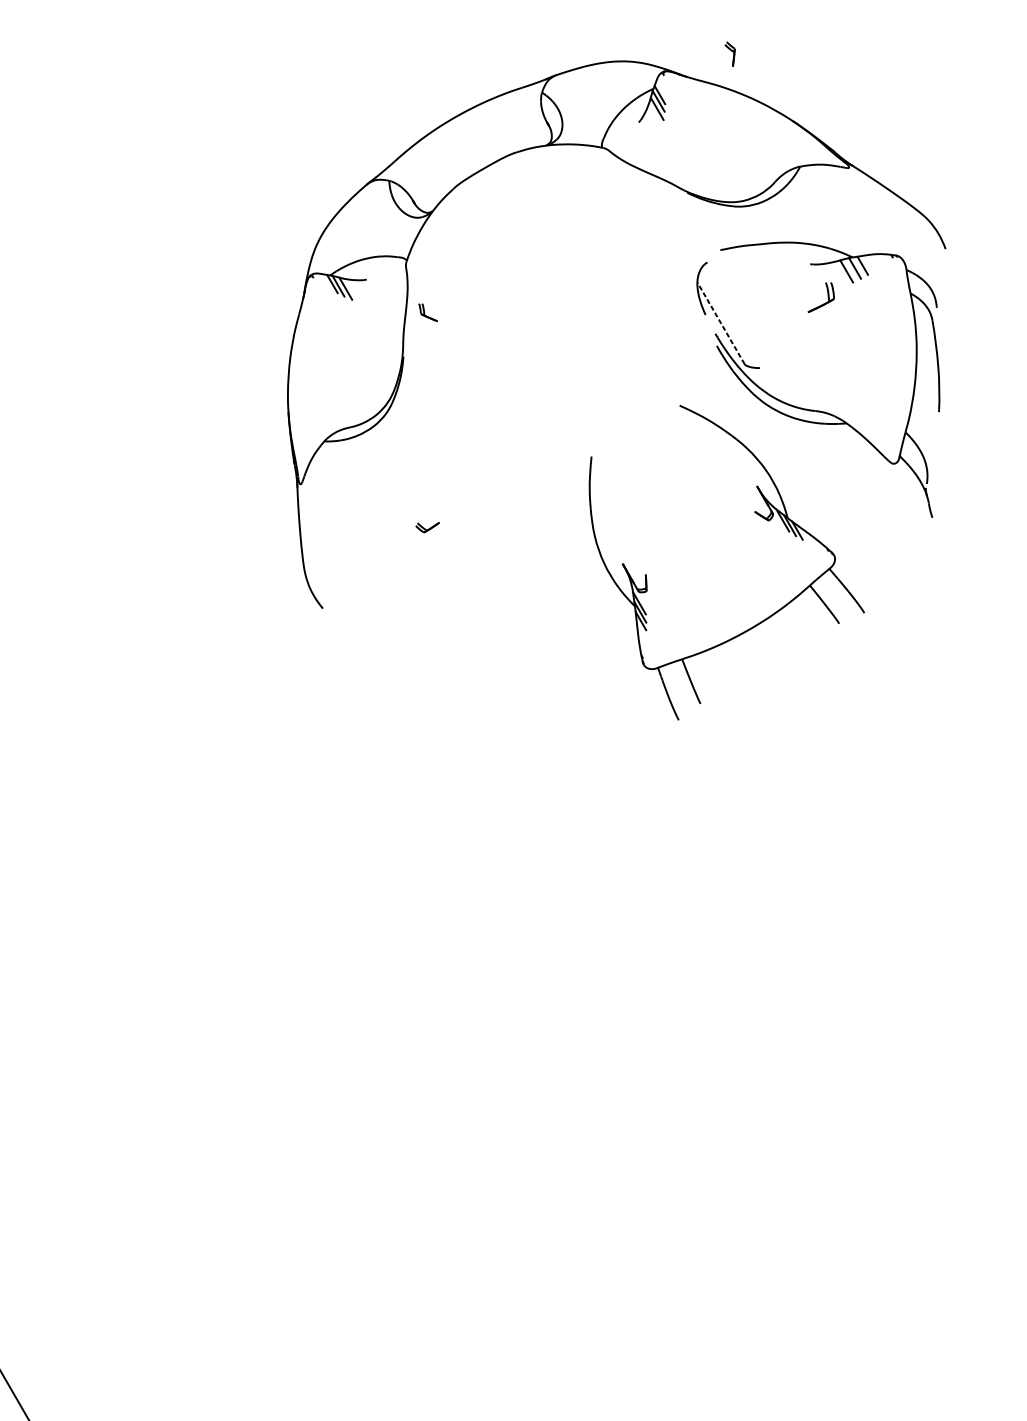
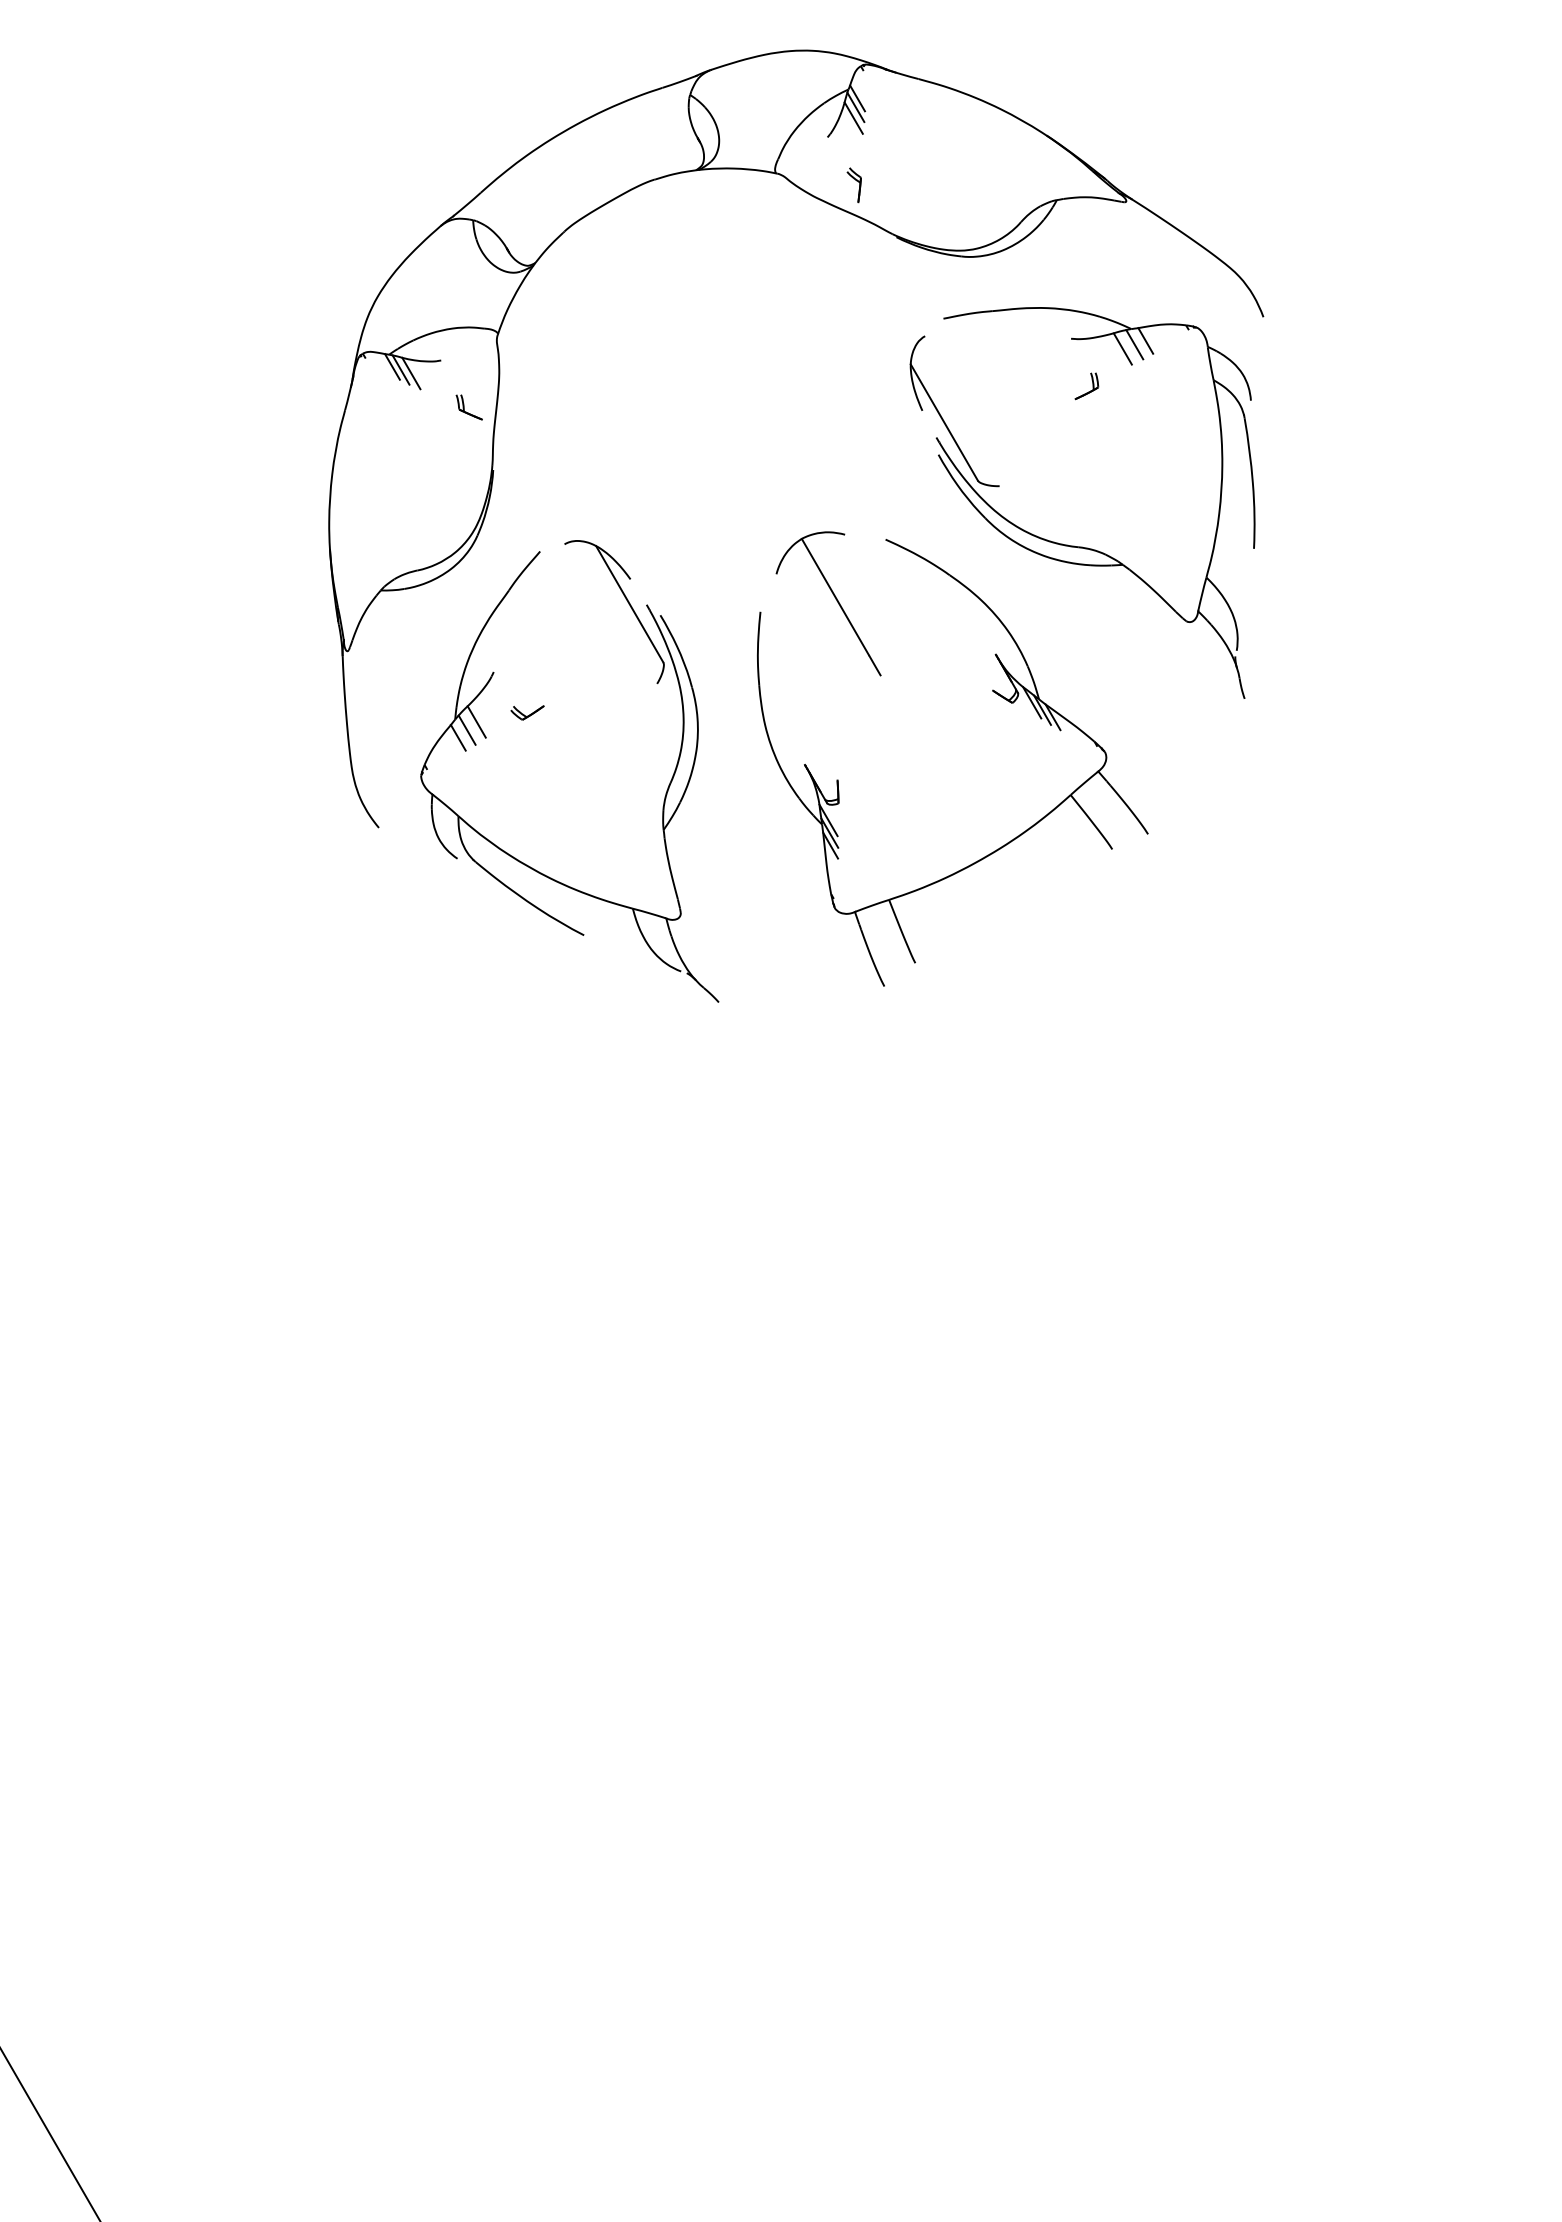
part: (729, 54) -> (853, 185), moved
part: (821, 297) -> (1086, 386), size x0.62
part: (427, 312) -> (468, 407), moved
line: (721, 323) -> (944, 422), dashed -> solid
part: (644, 447) -> (835, 599), added
part: (398, 545) -> (486, 738), added

